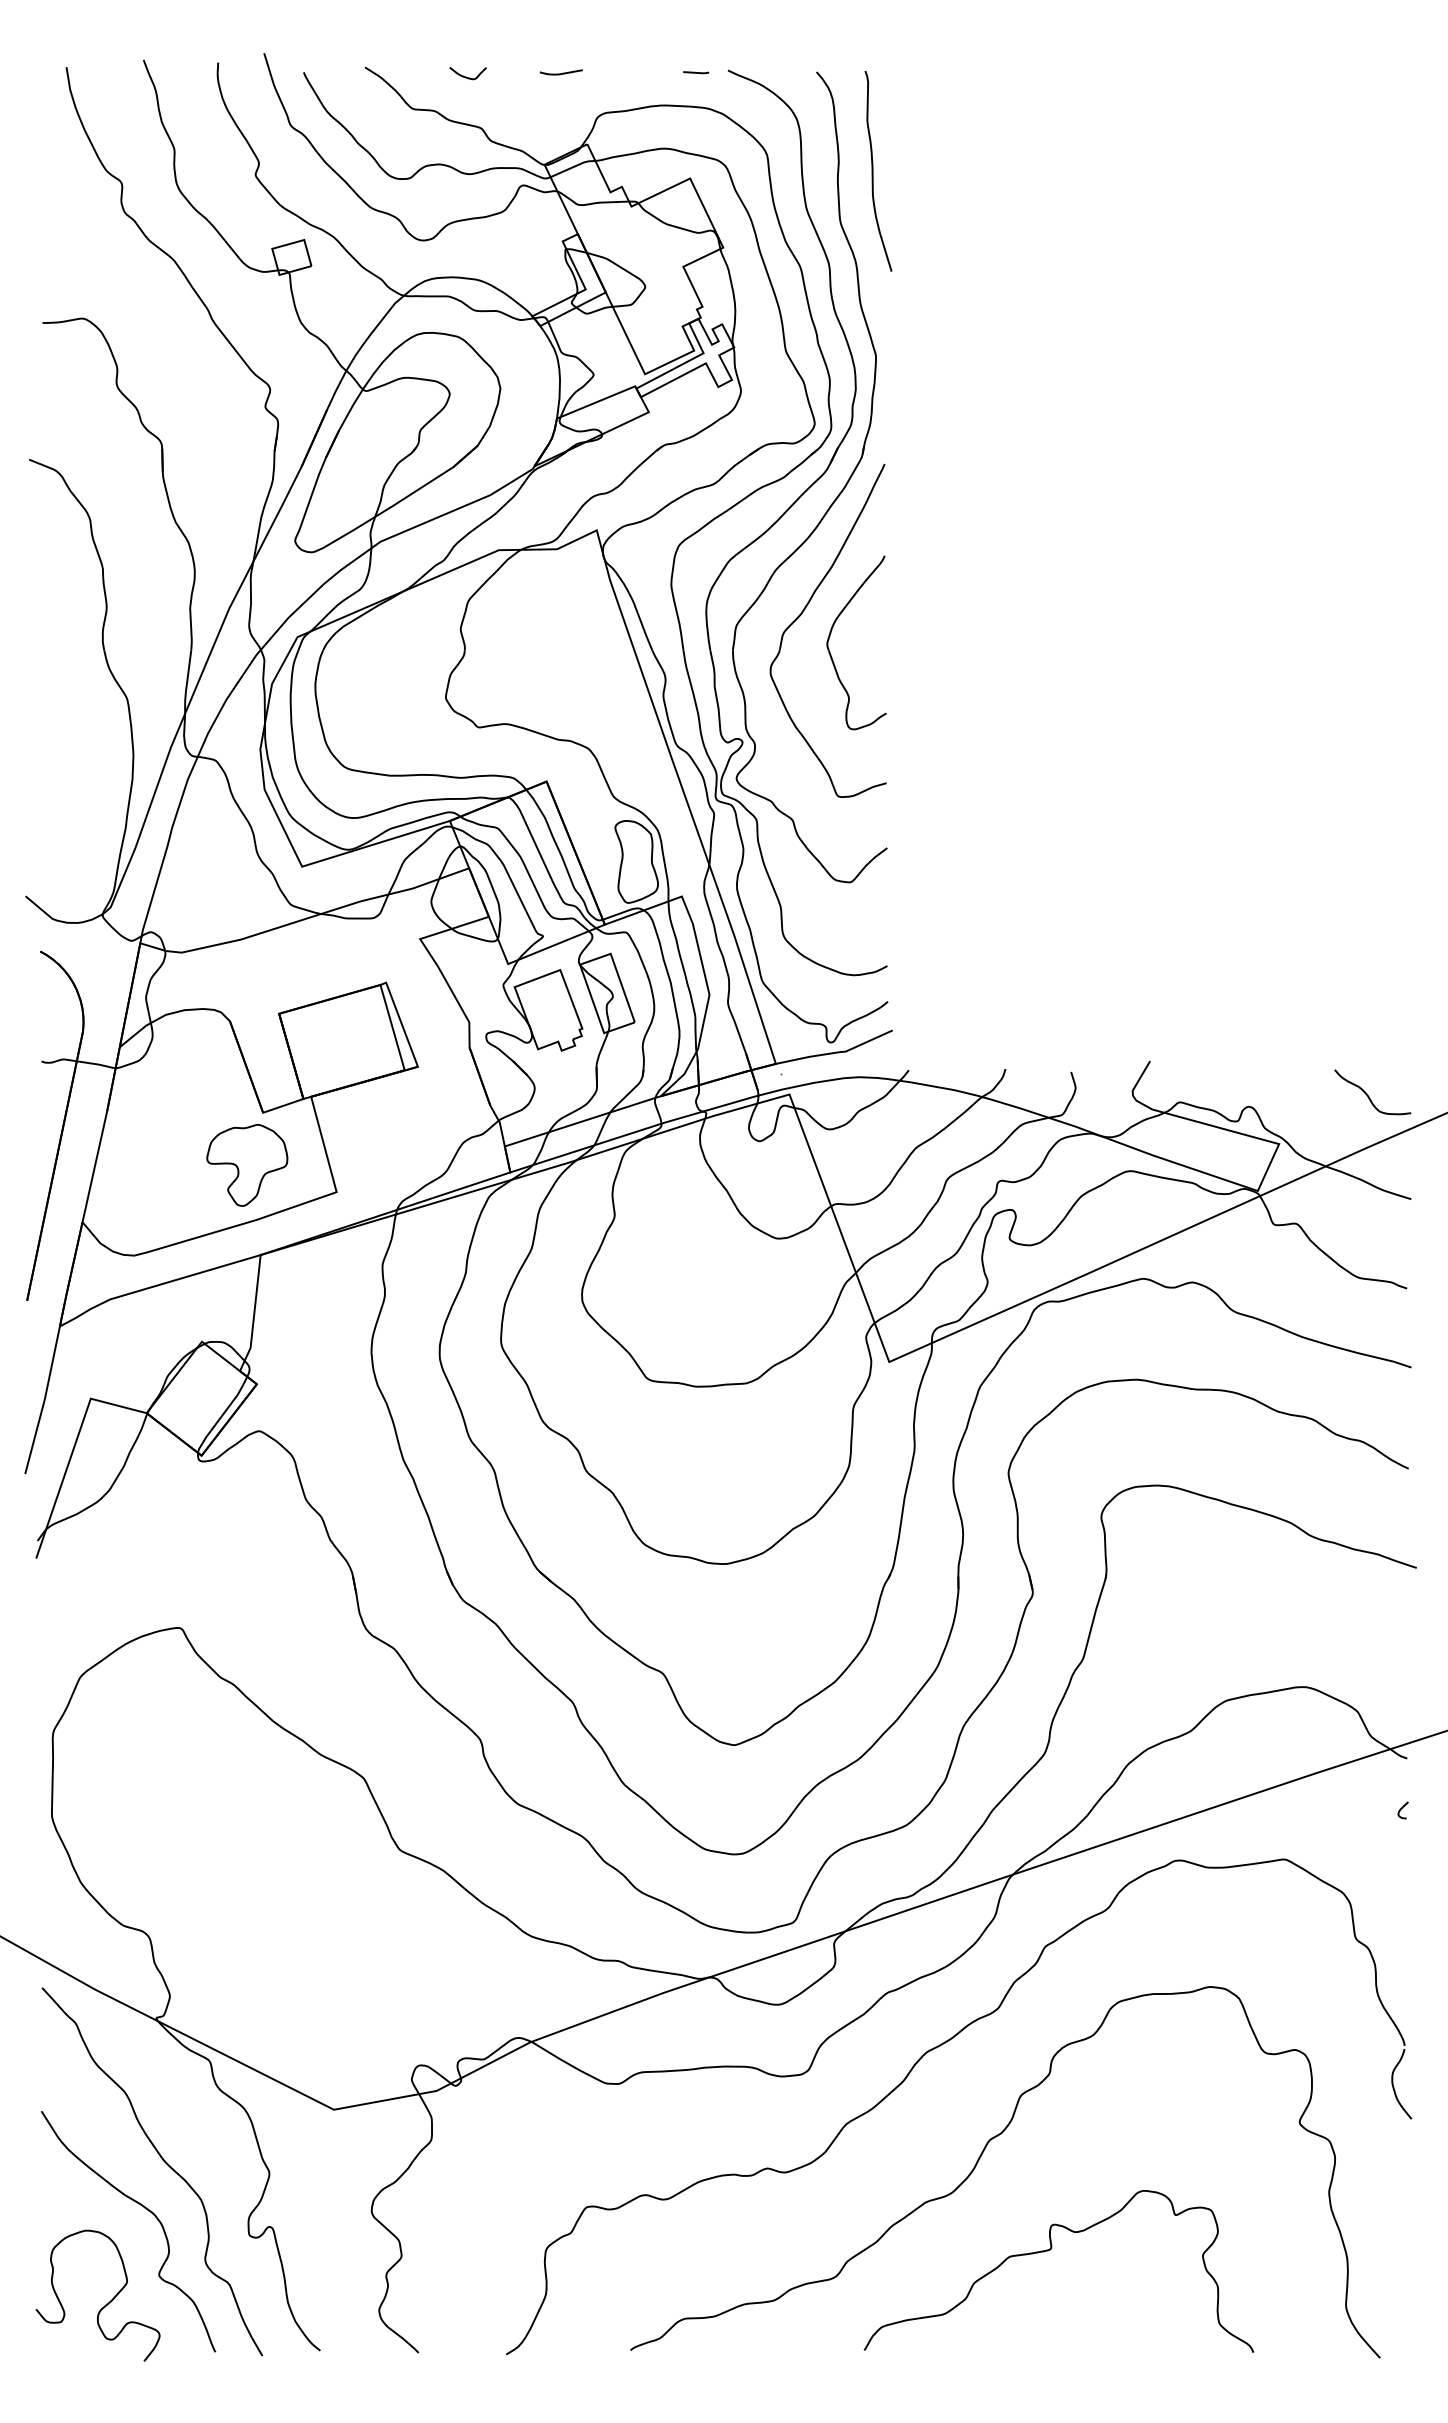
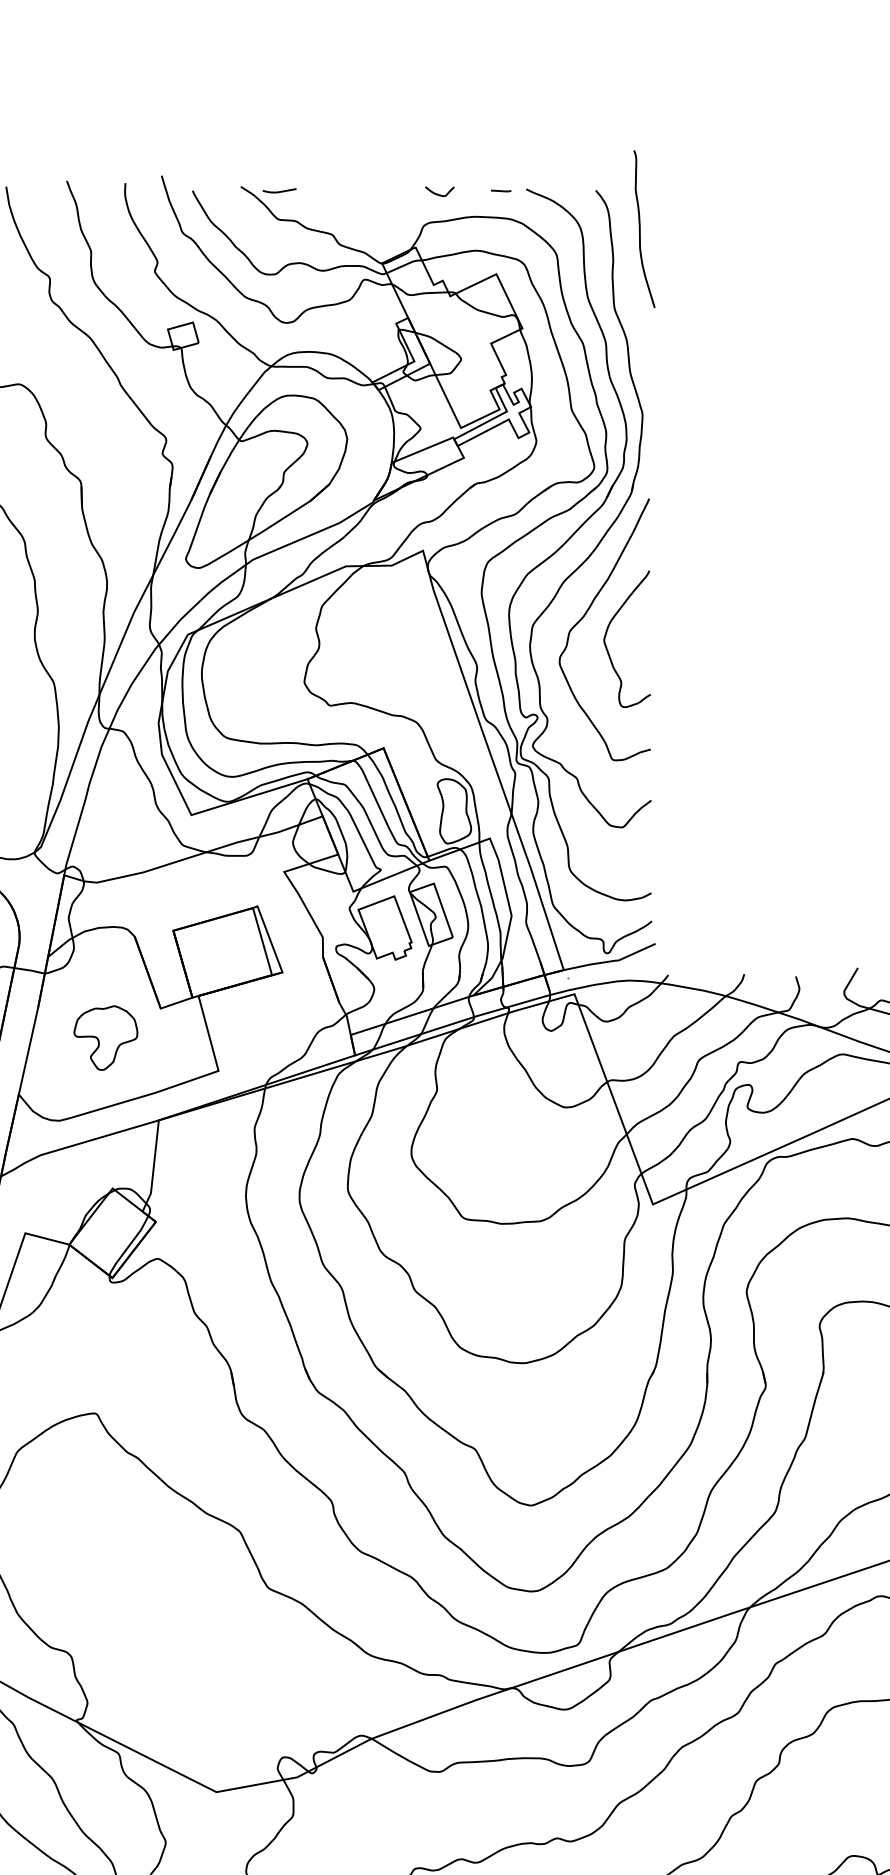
curve: (560, 73) -> (278, 191), moved
curve: (466, 76) -> (438, 194), moved
curve: (873, 171) -> (640, 229), moved
part: (247, 1165) -> (106, 1038), moved

